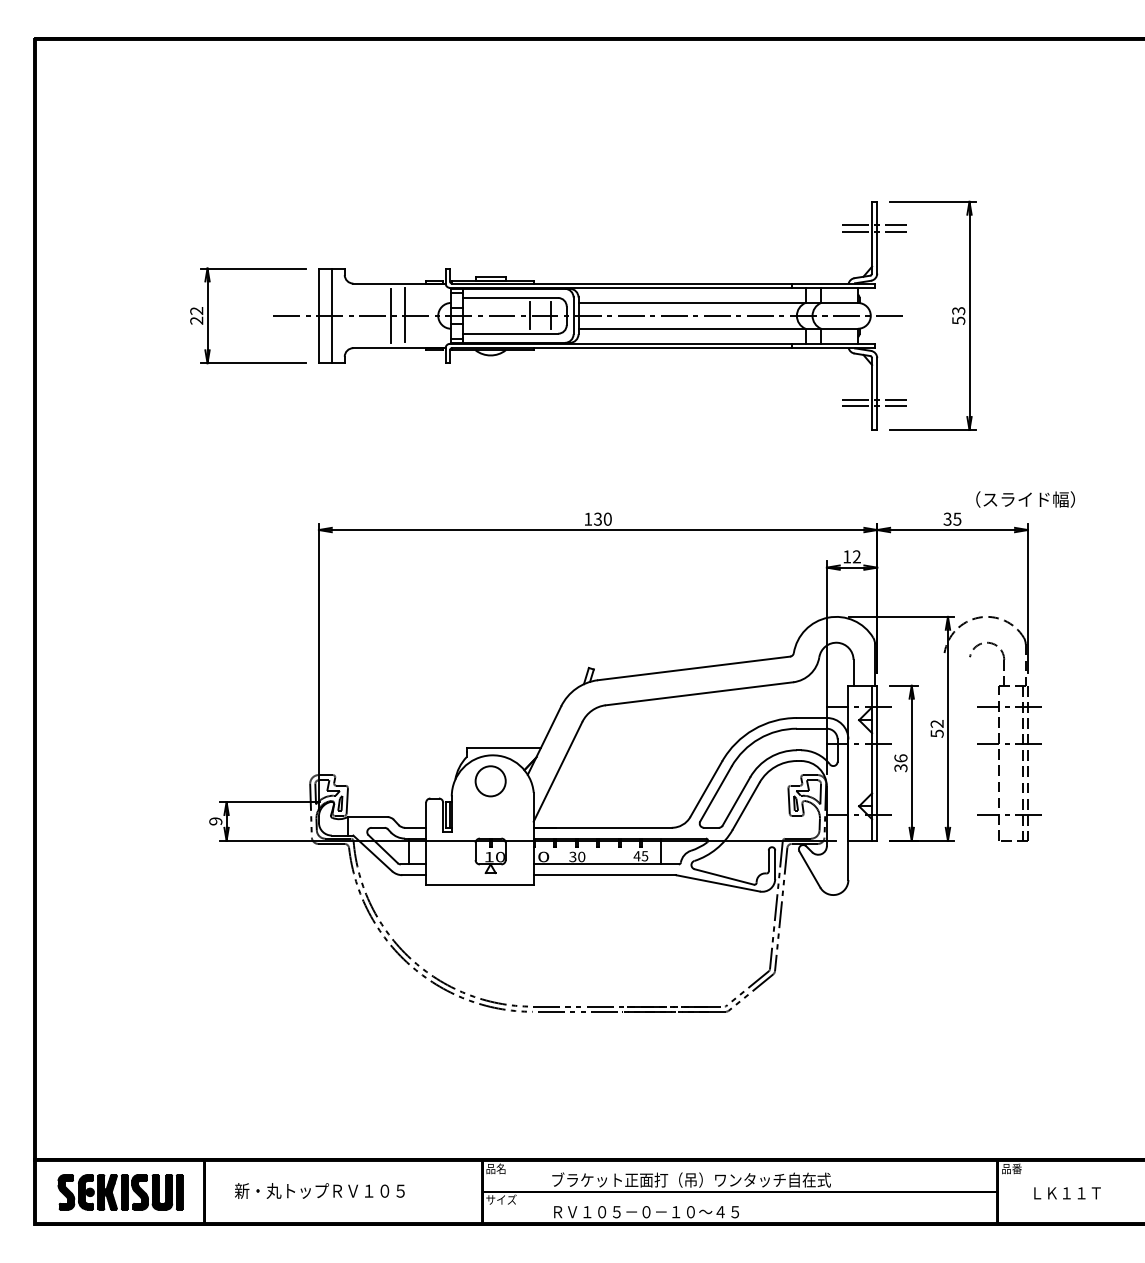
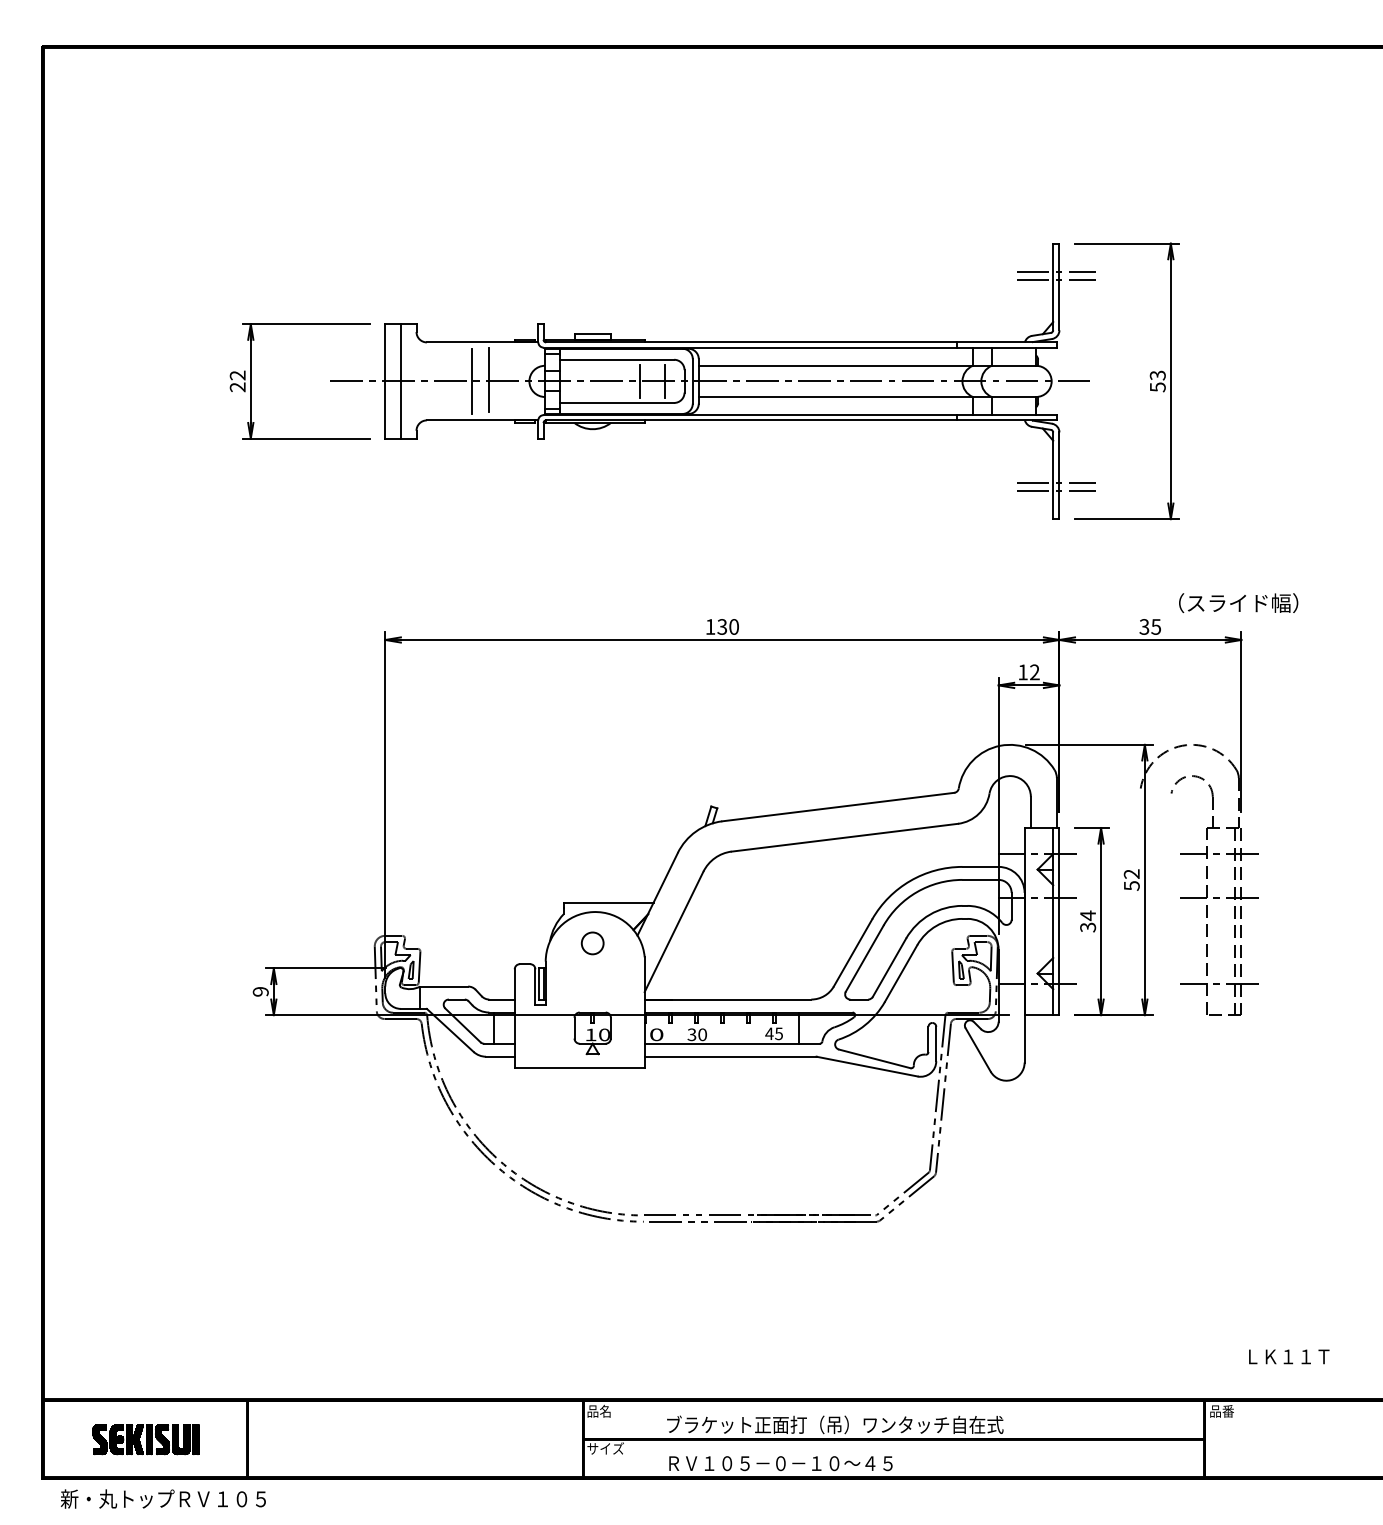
text: (901, 758) -> (1088, 915), 36 -> 34
circle: (490, 781) -> (592, 943), size x0.6
text: (319, 1190) -> (163, 1498), moved
part: (120, 1192) -> (145, 1439), size x0.7
text: (1067, 1193) -> (1289, 1356), moved

